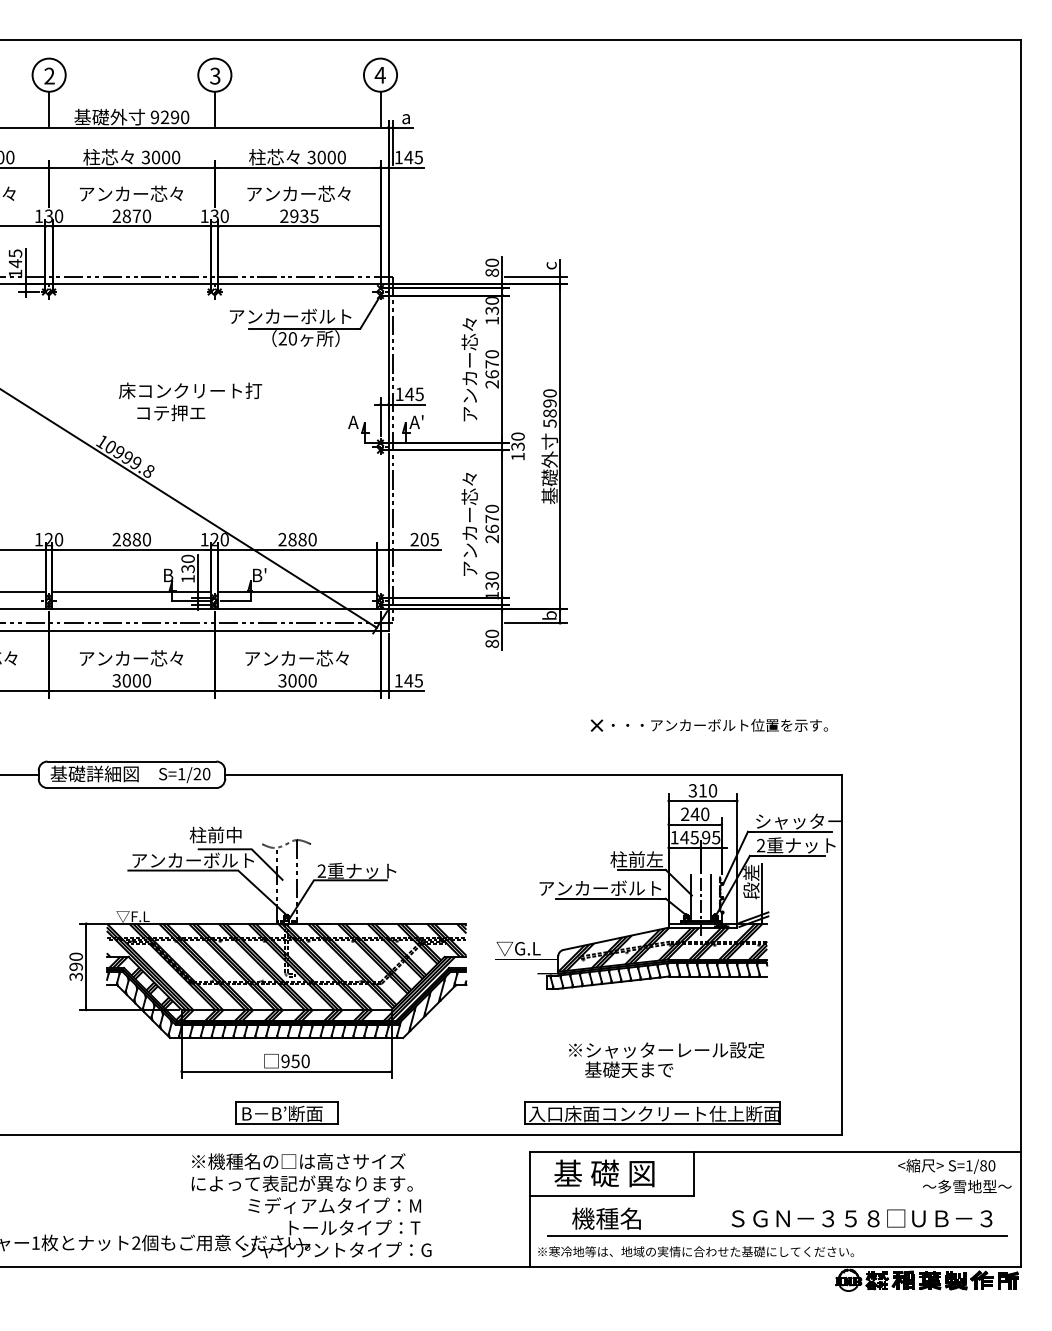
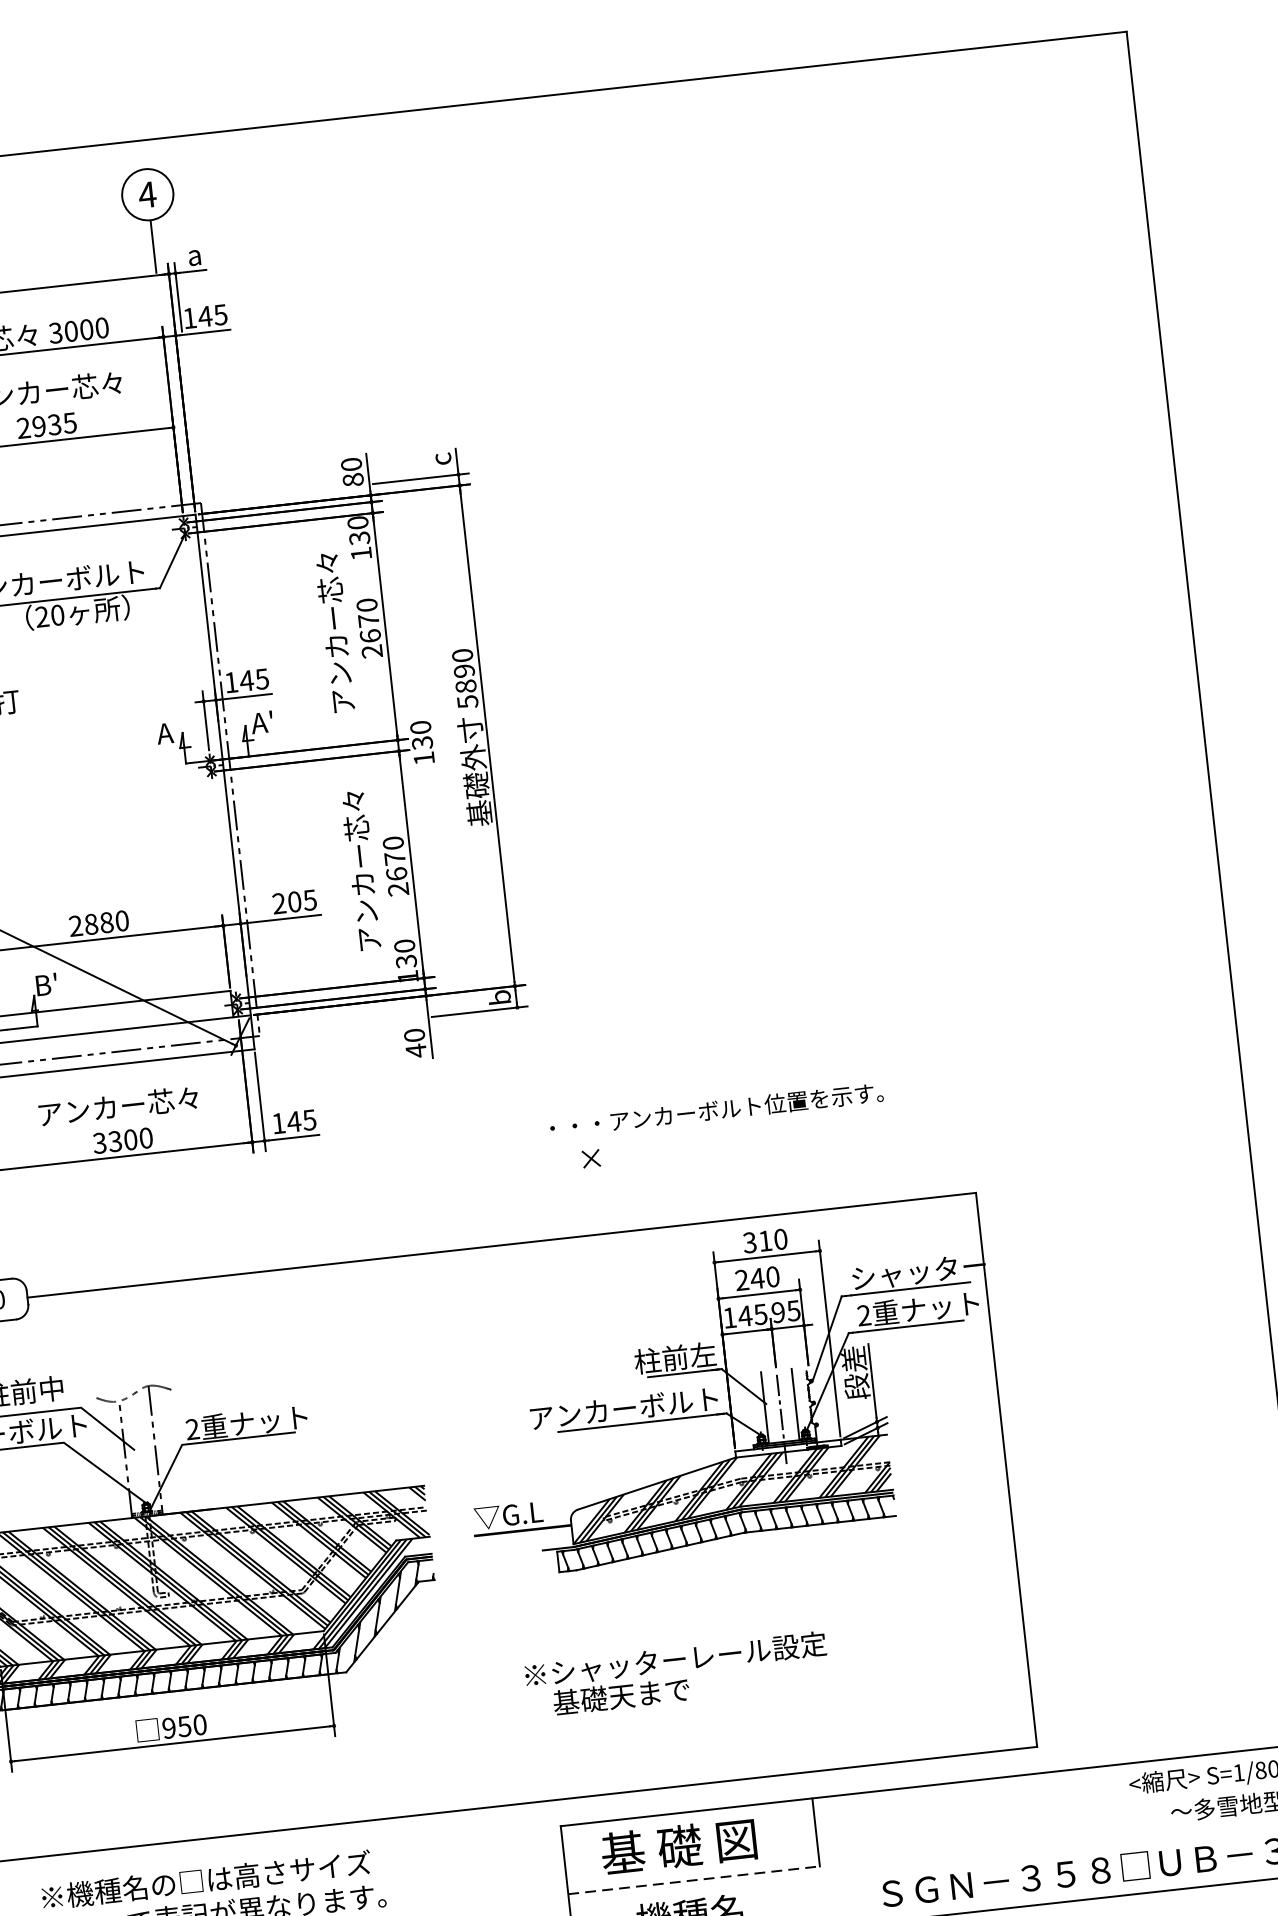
text: (492, 643) -> (416, 1050), 80 -> 40
text: (292, 680) -> (115, 1141), 3000 -> 3300
text: (719, 725) -> (716, 1110), moved
text: (666, 1059) -> (677, 1673), moved
part: (286, 1112) -> (179, 1806), removed
part: (652, 1112) -> (742, 1744), removed
line: (611, 1196) -> (693, 1880), solid -> dashed

